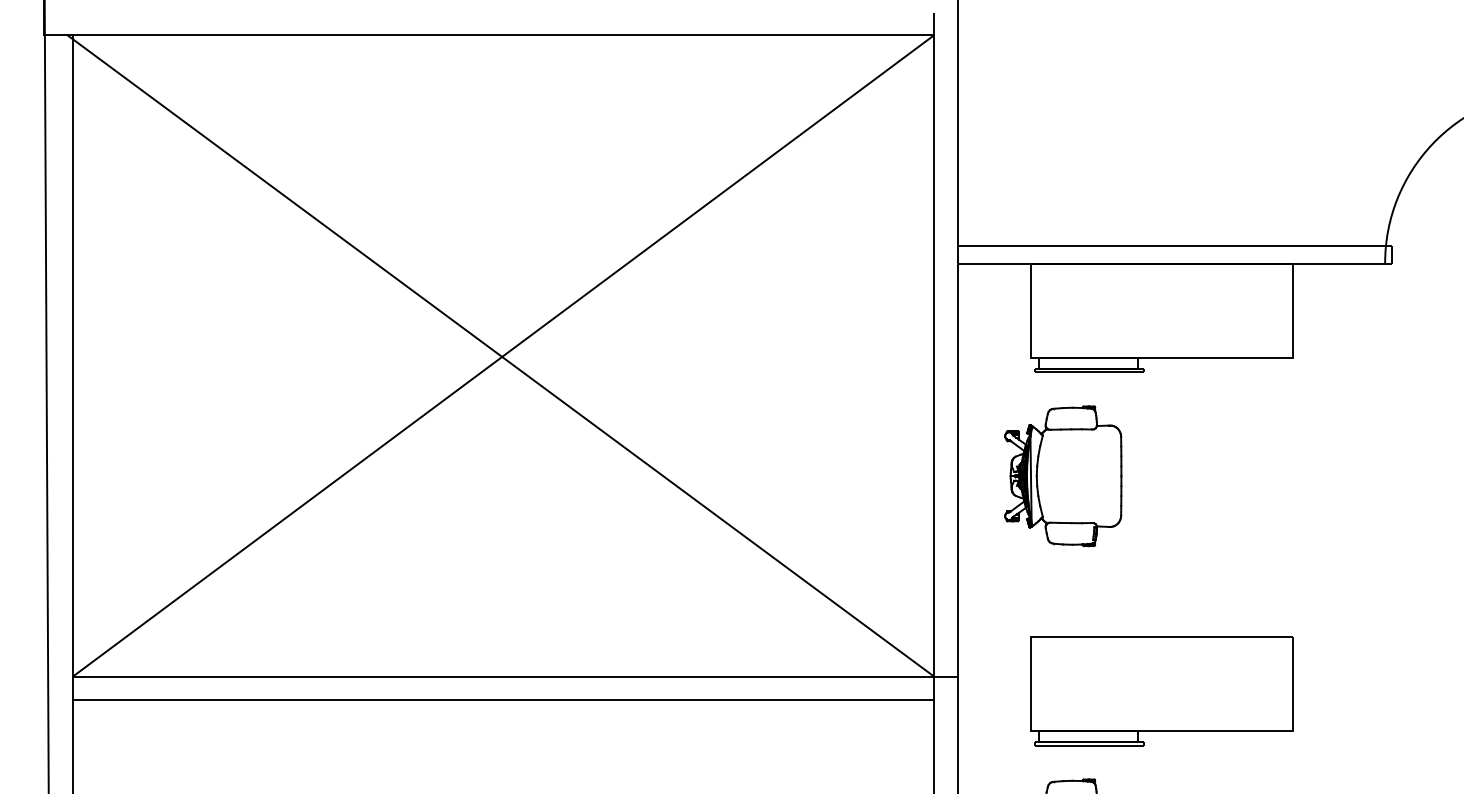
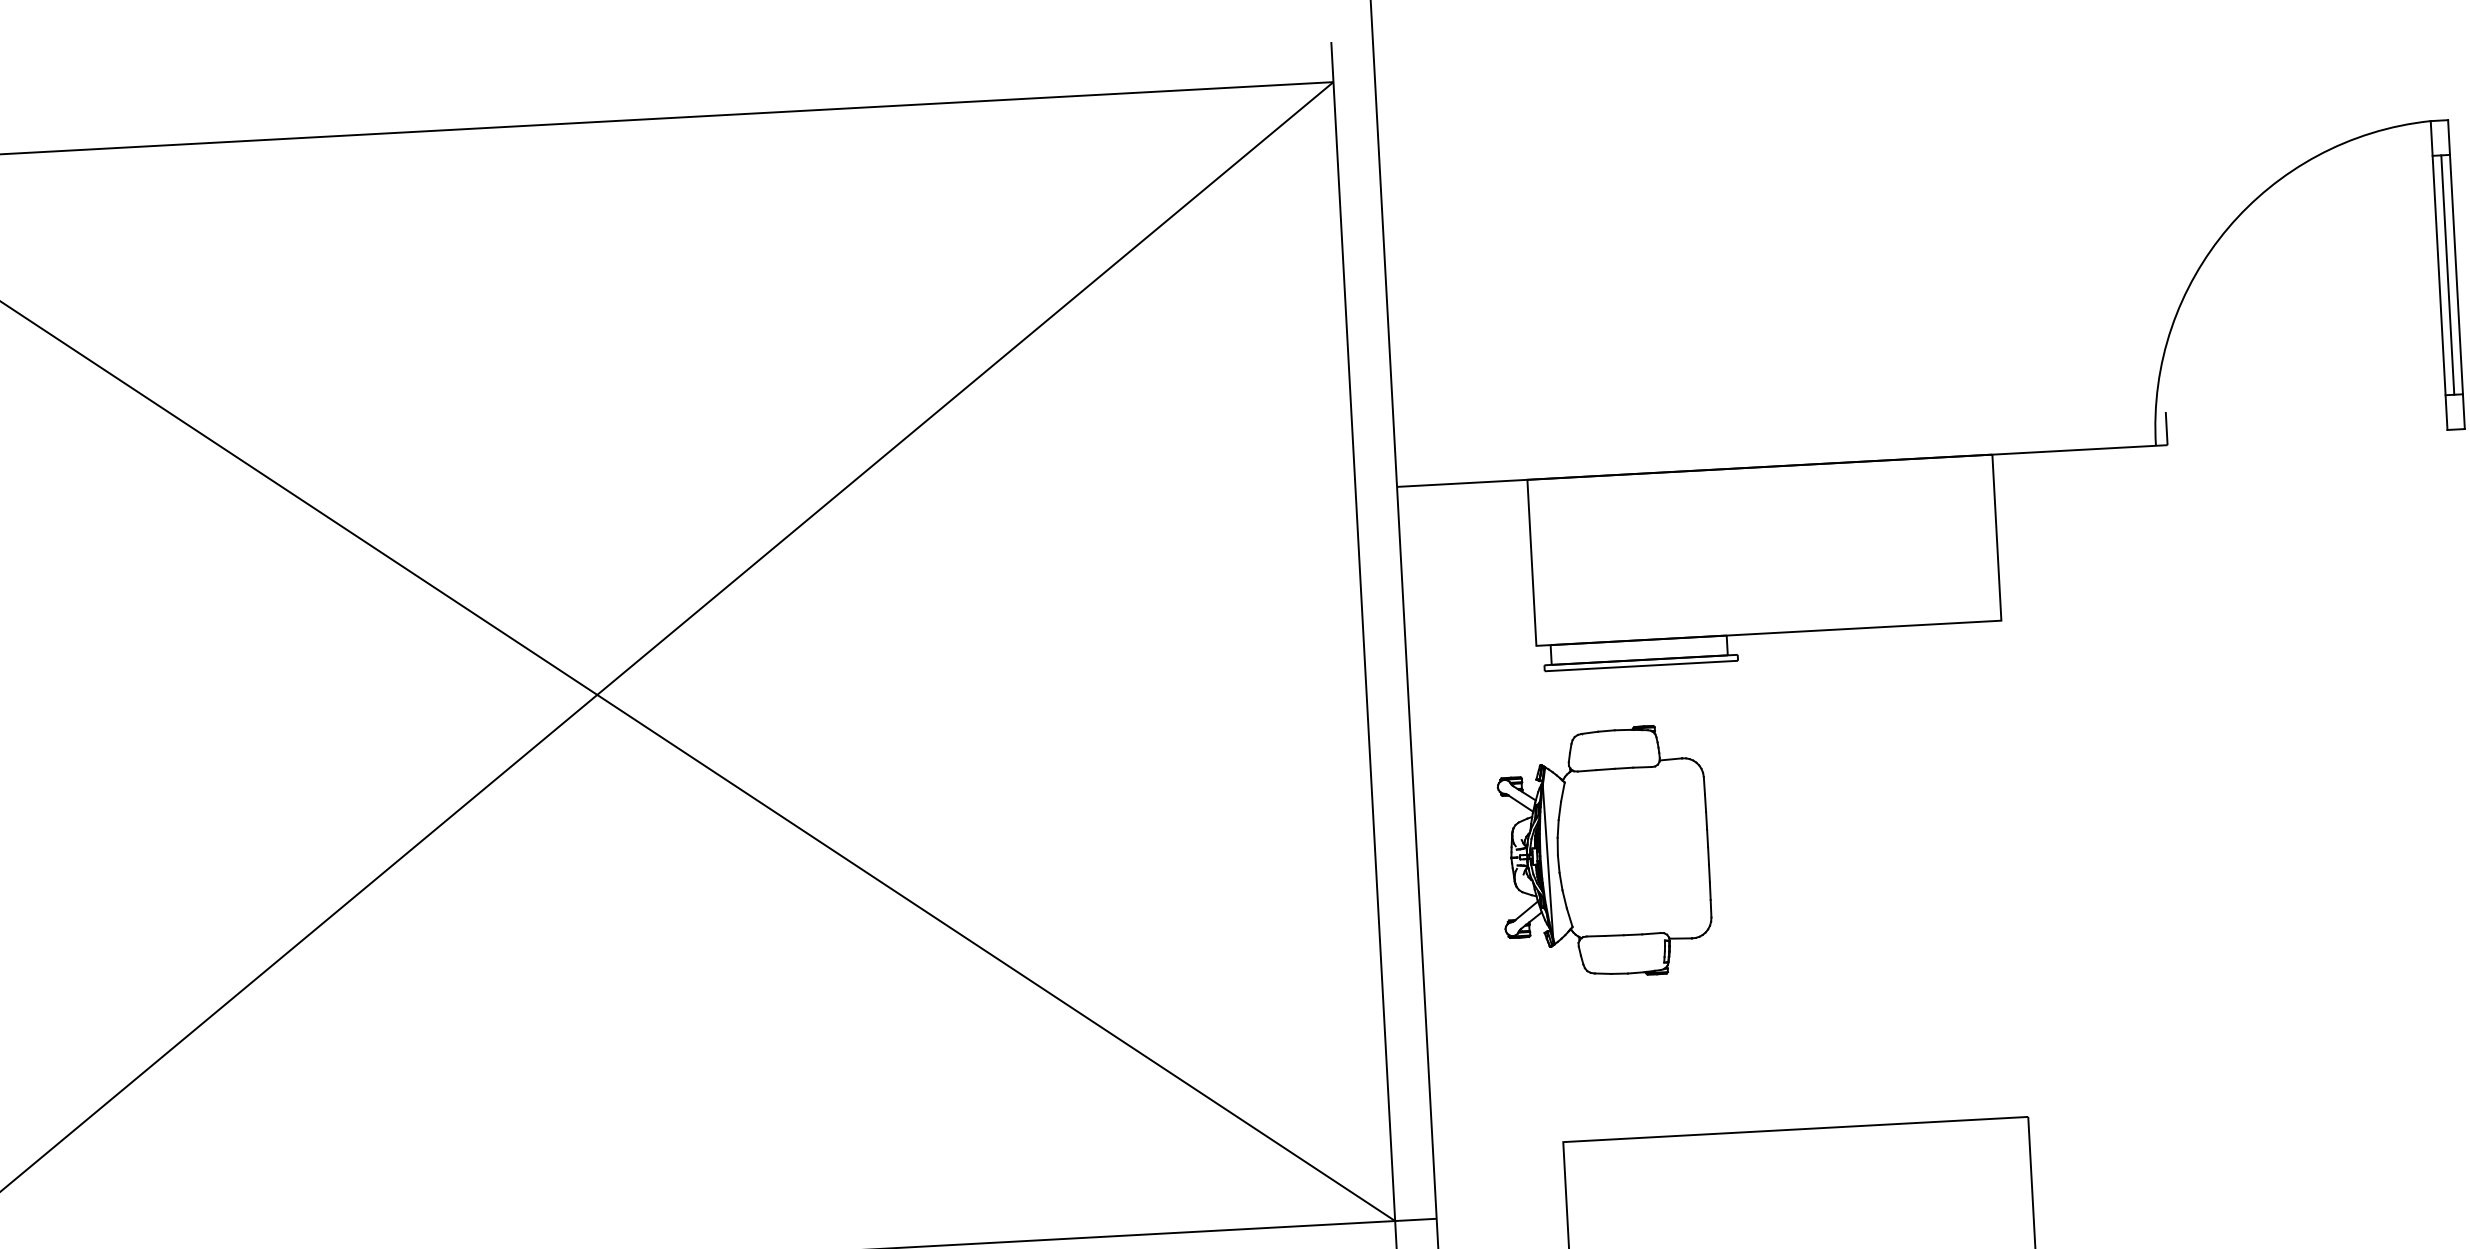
line: (1174, 245) -> (1780, 432), removed

